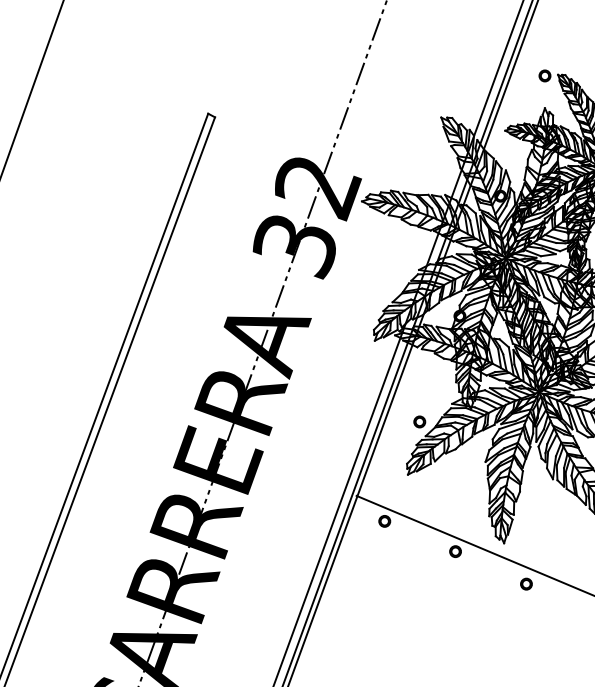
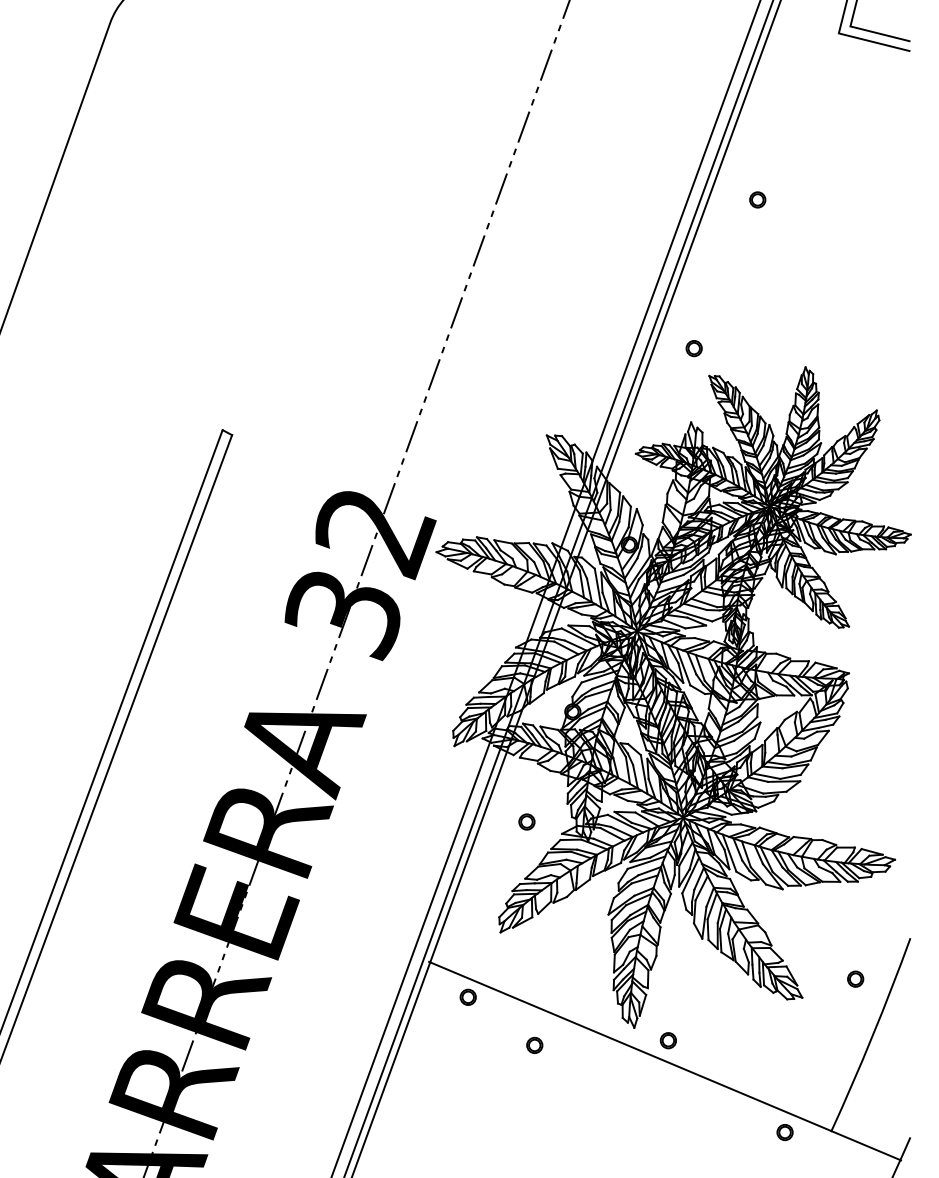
part: (544, 75) -> (693, 348), moved
circle: (419, 421) -> (526, 821), moved
part: (455, 550) -> (534, 1044), moved
part: (525, 584) -> (667, 1040), moved

